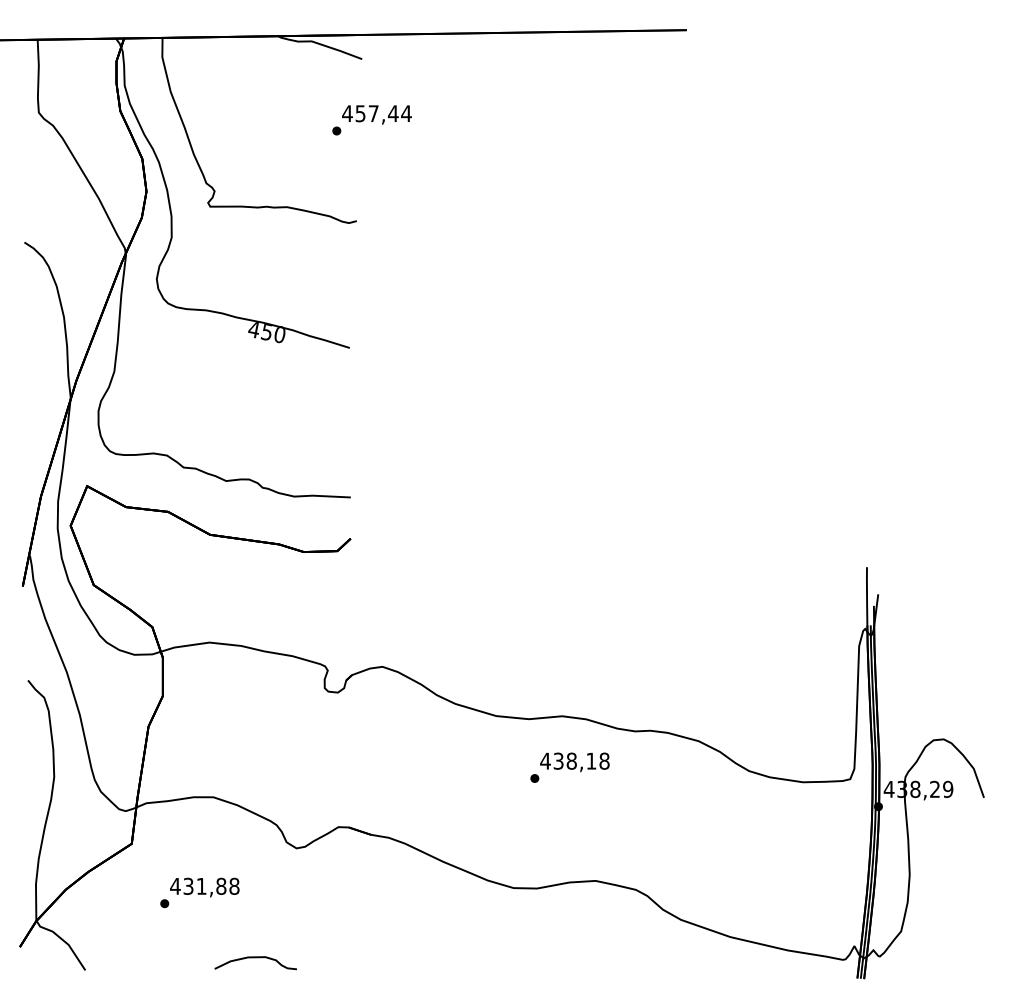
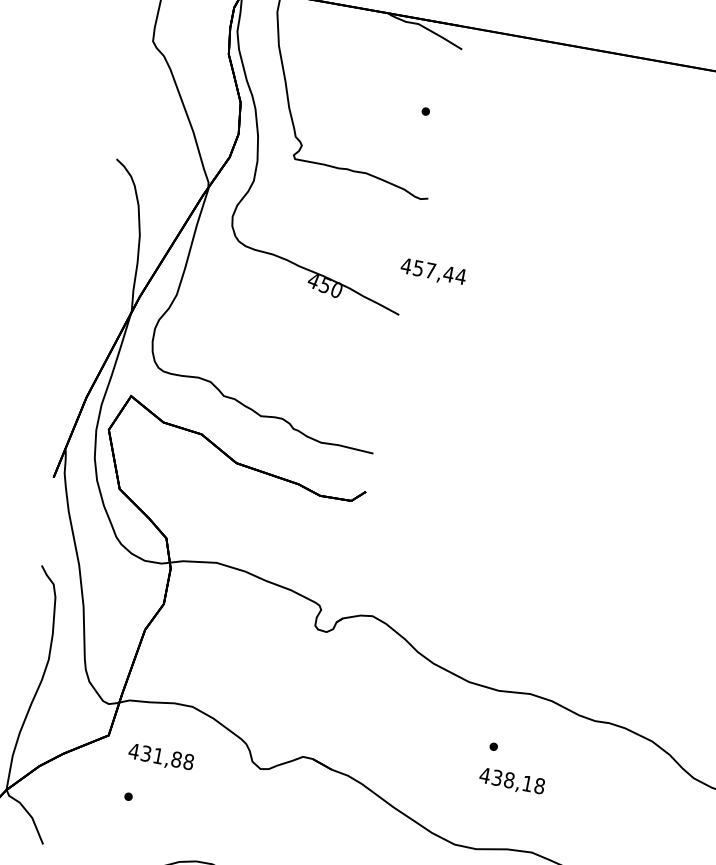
text: (376, 114) -> (433, 272), moved
text: (574, 762) -> (511, 781), moved
text: (204, 887) -> (160, 757), moved

